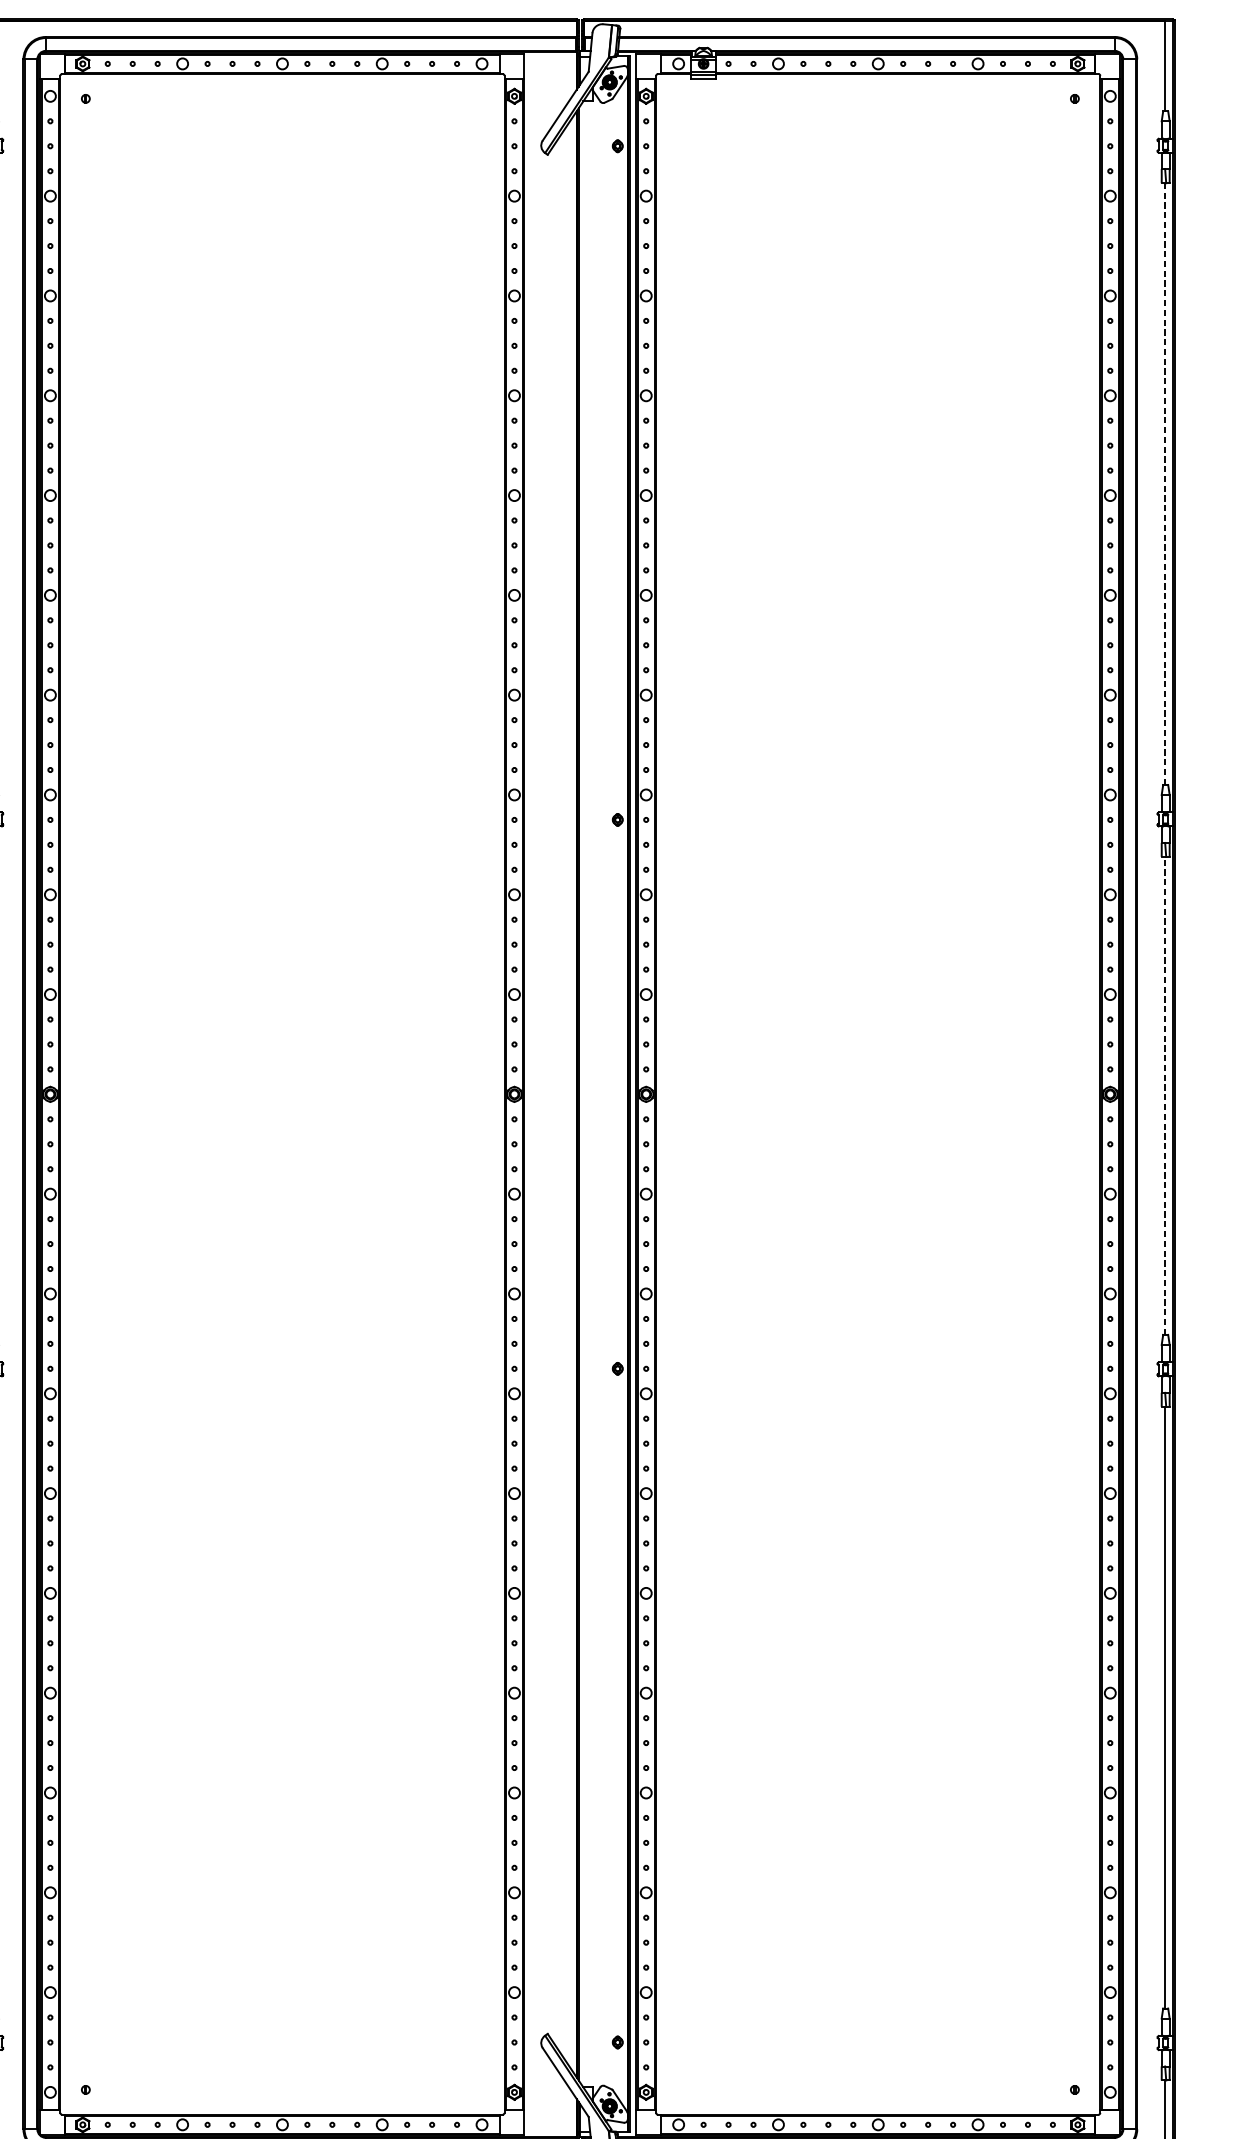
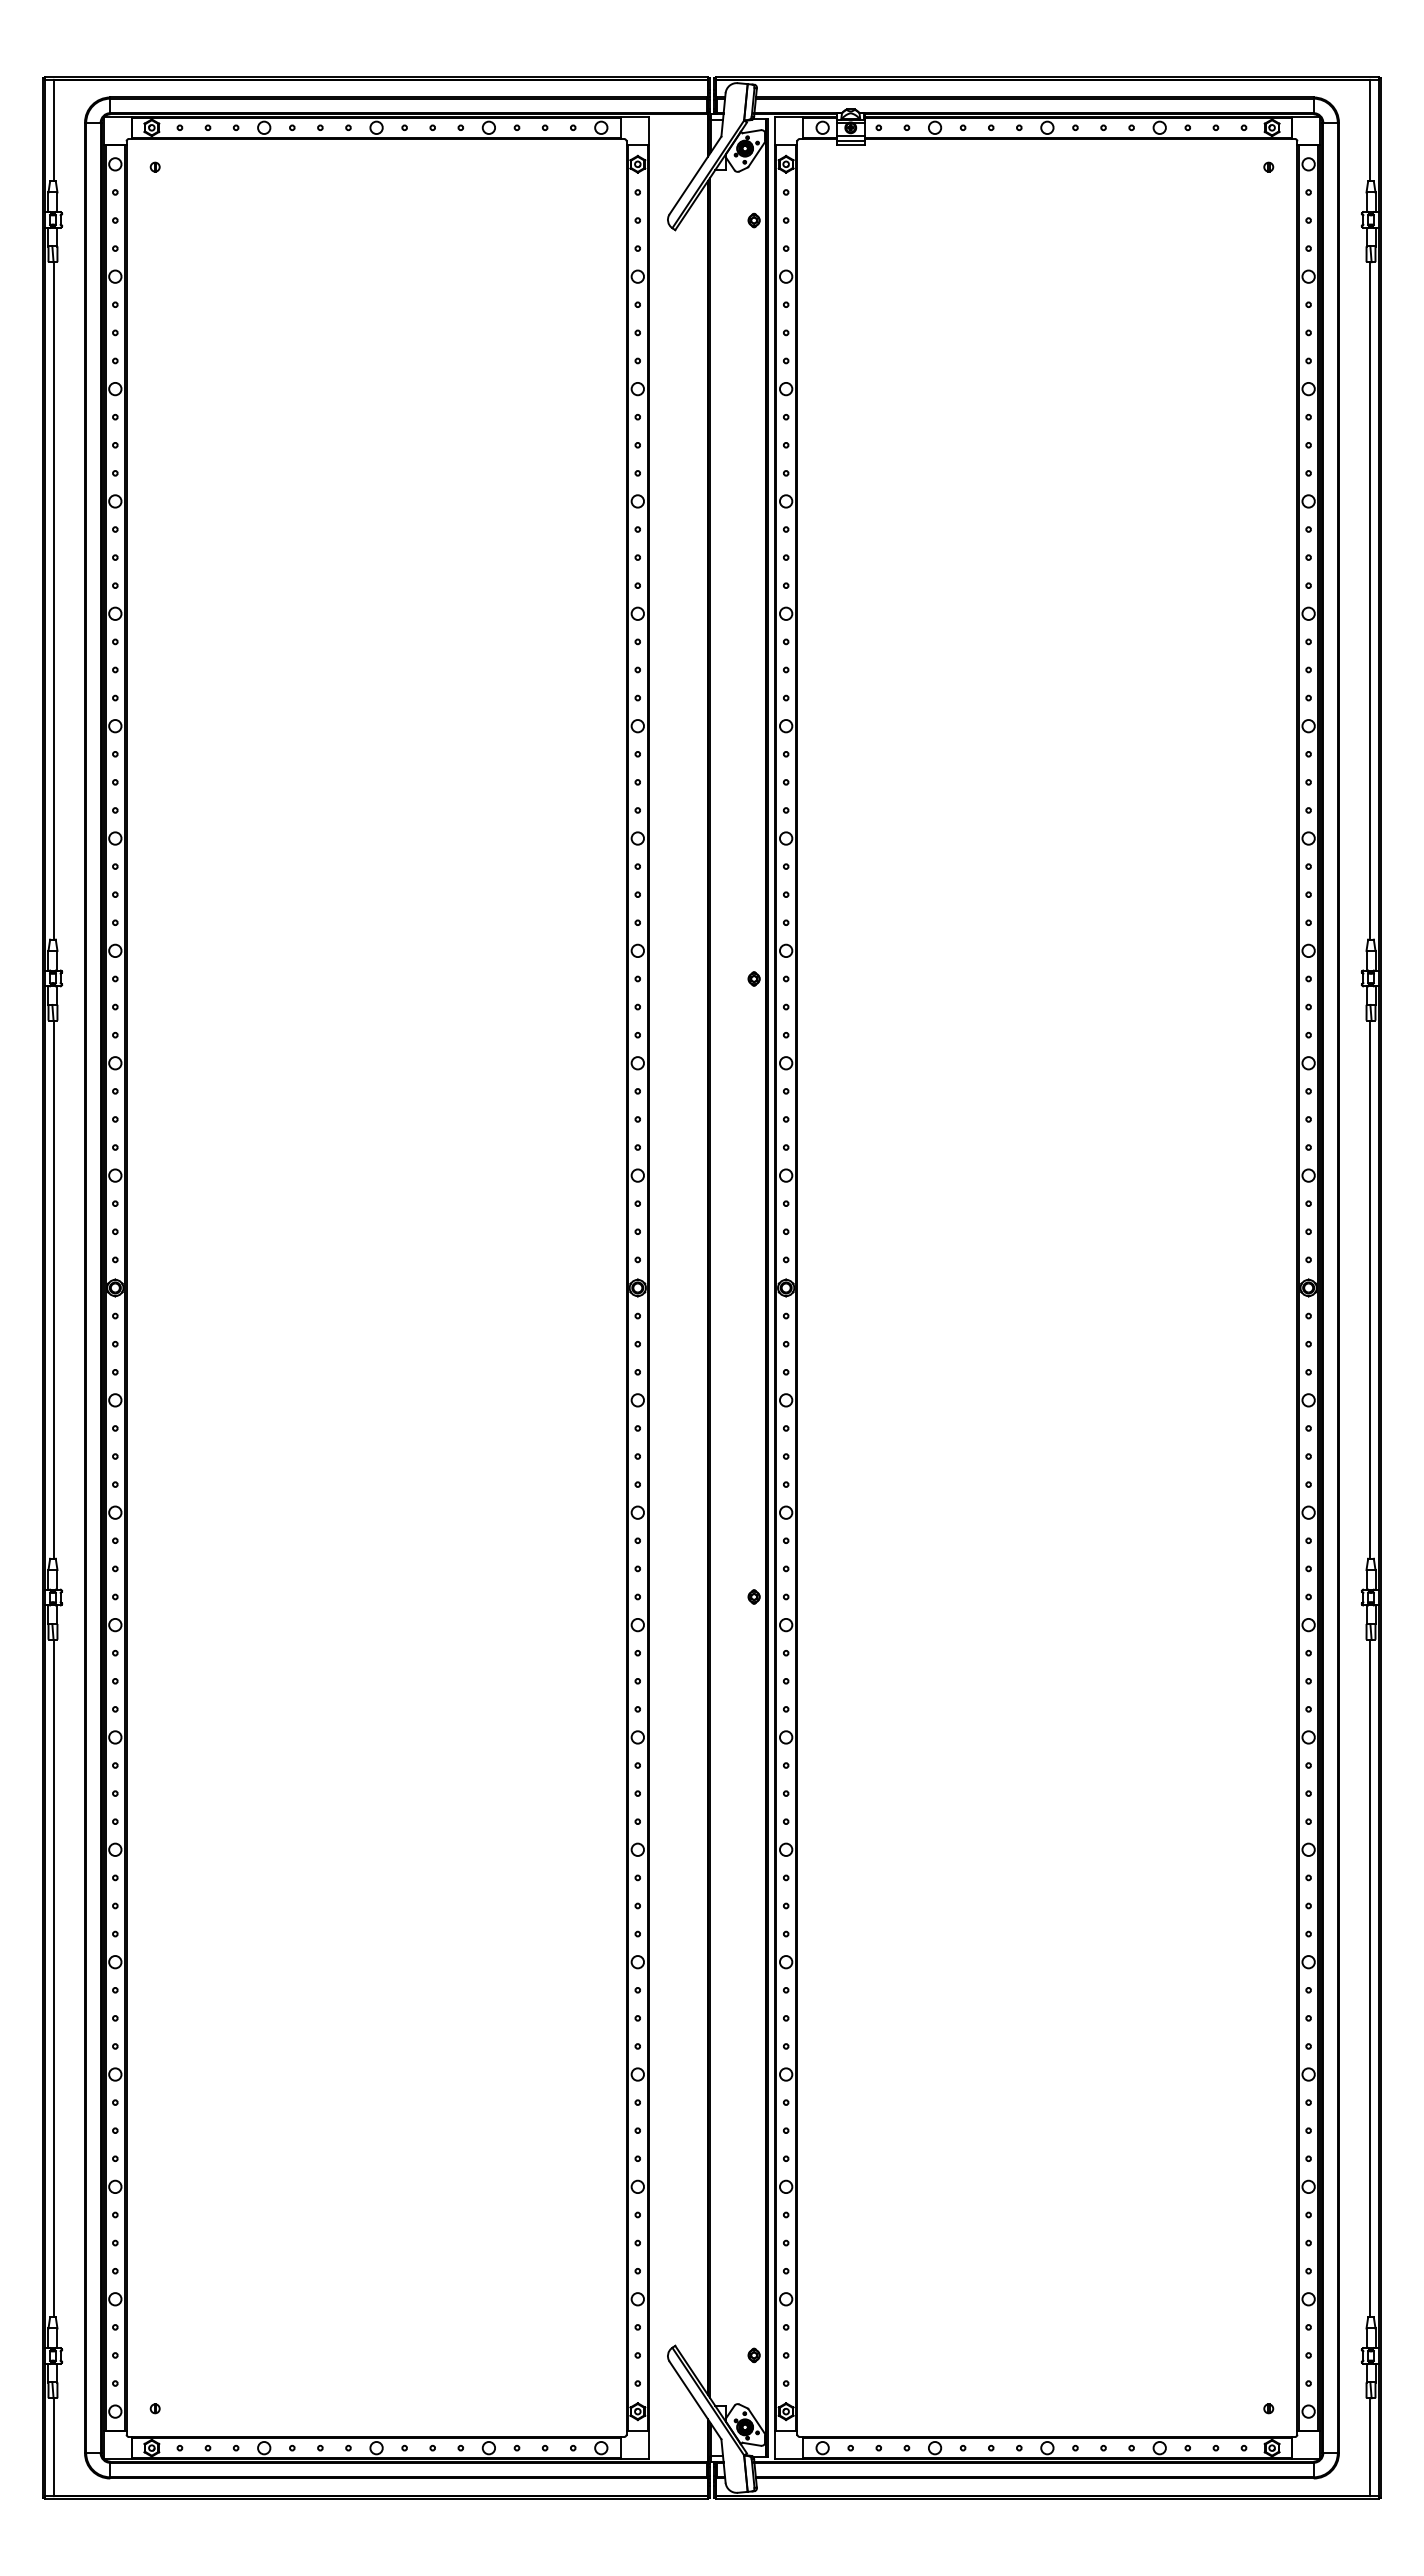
line: (1165, 483) -> (1370, 600), dashed -> solid
line: (1165, 1095) -> (1370, 1289), dashed -> solid

